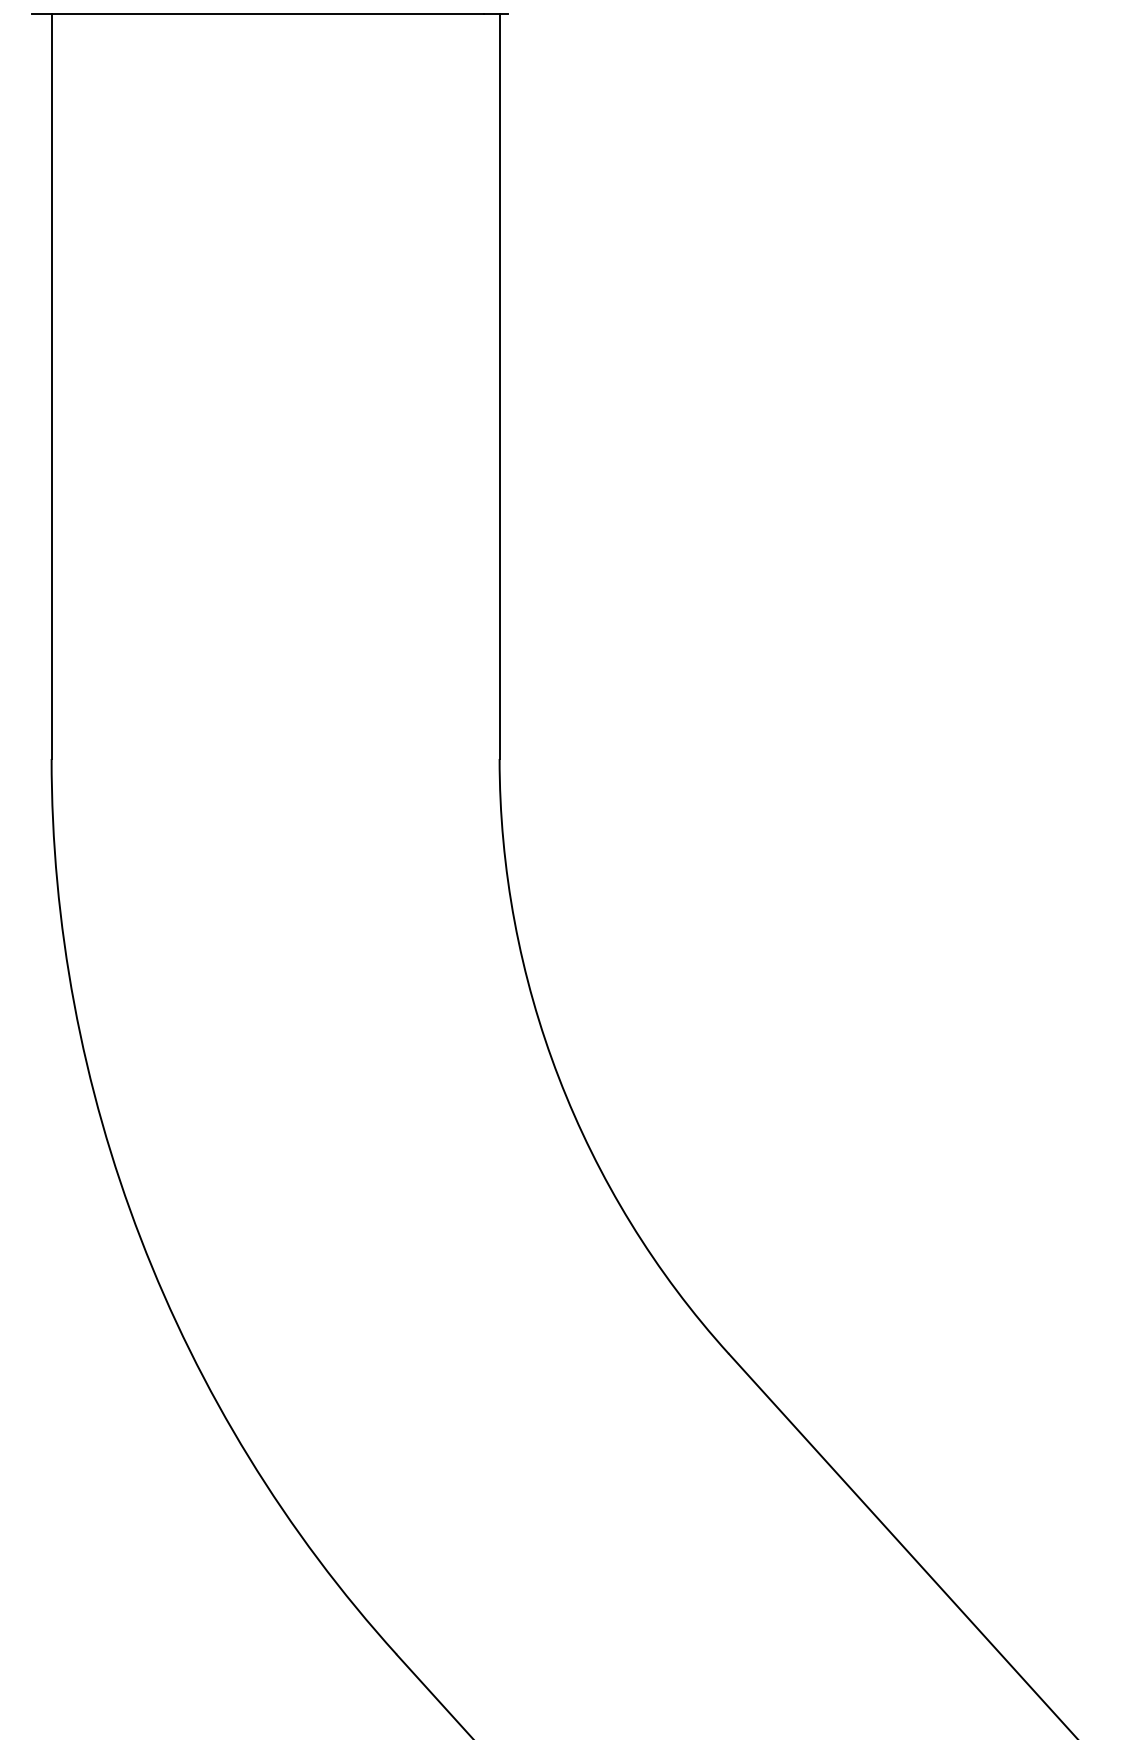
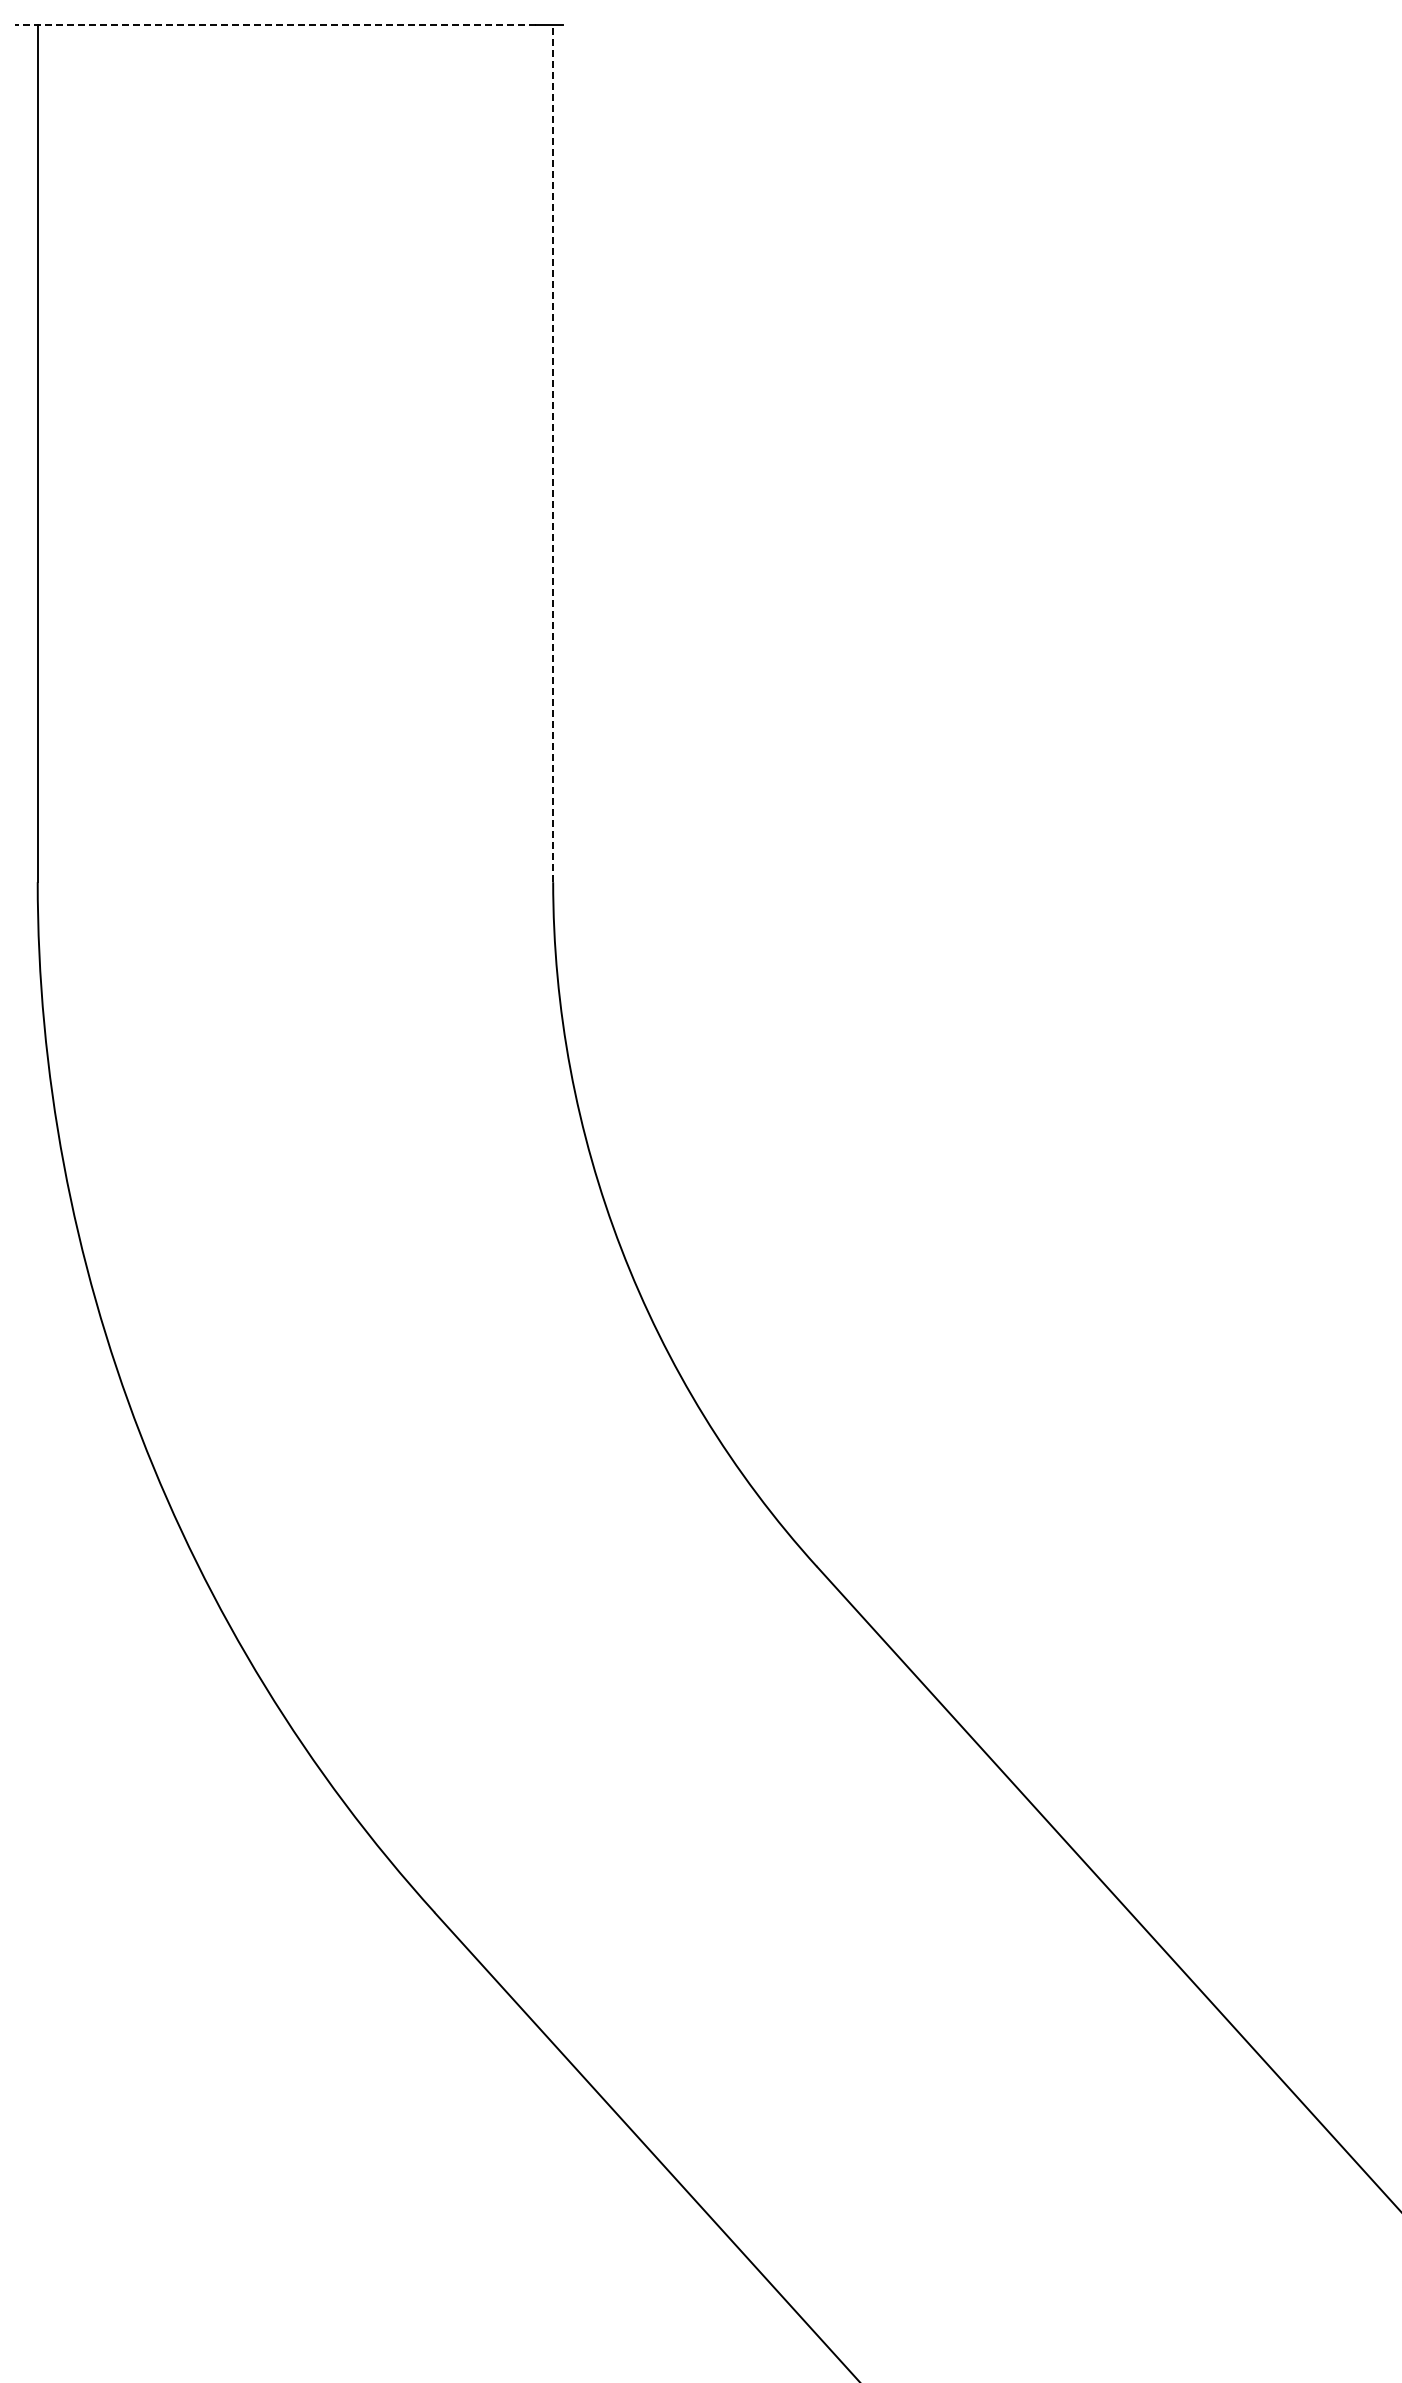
line: (257, 13) -> (274, 24), solid -> dashed
line: (499, 386) -> (553, 453), solid -> dashed

